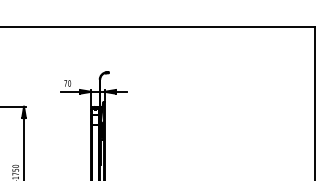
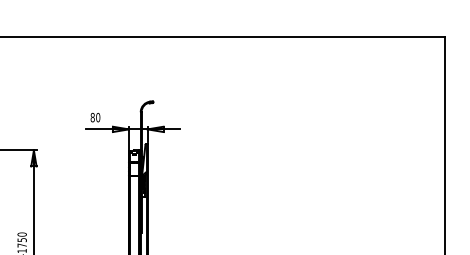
text: (65, 83) -> (92, 117), 70 -> 80

